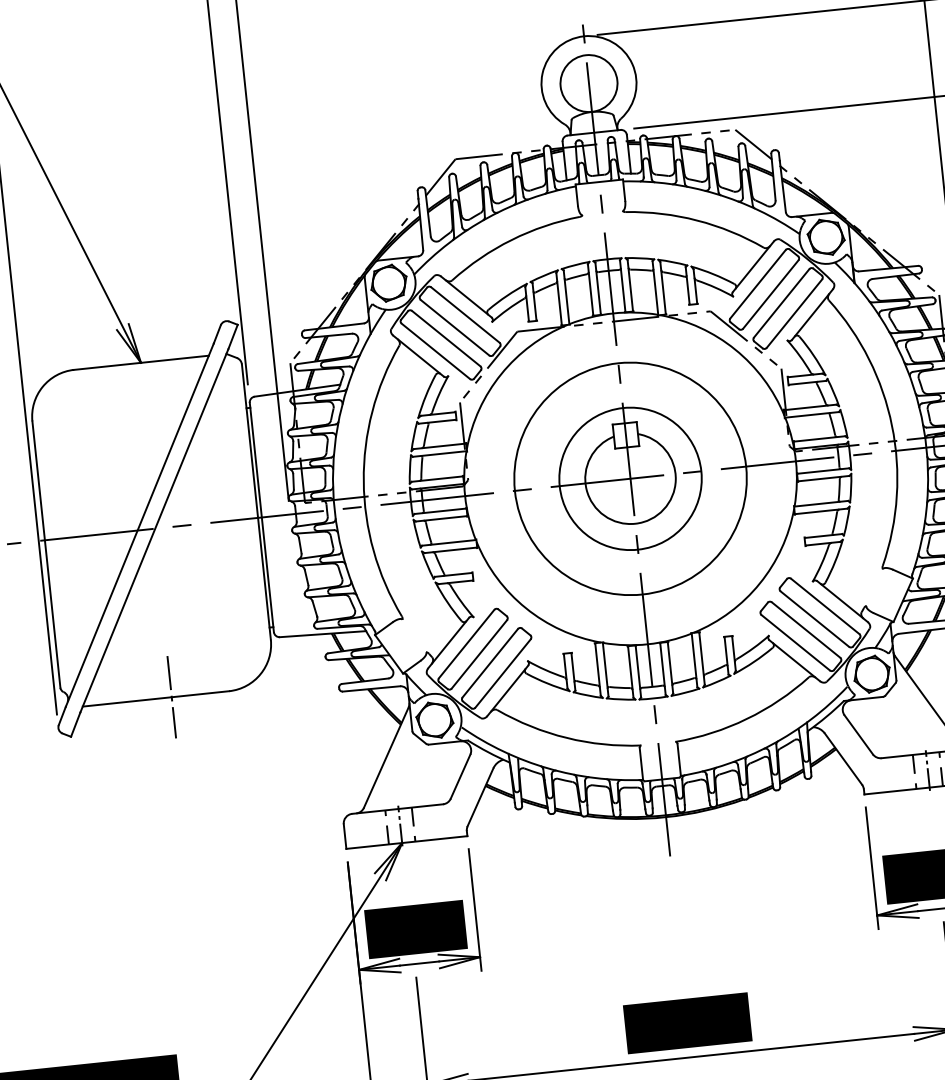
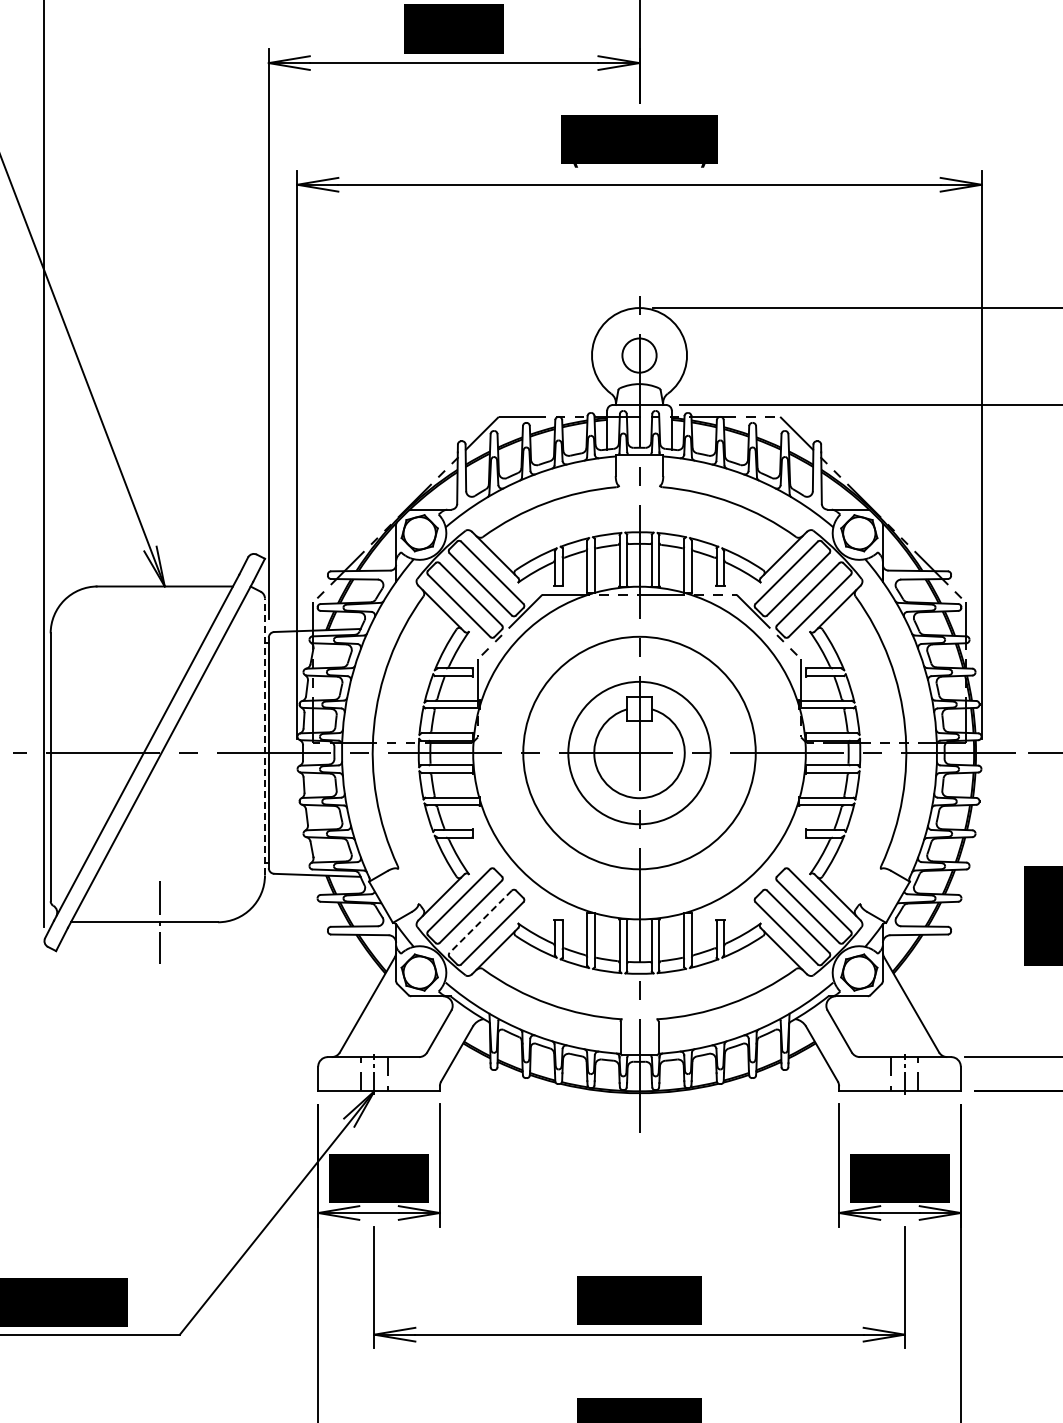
circle: (588, 83) -> (639, 355), size x0.6
line: (255, 501) -> (264, 736), solid -> dashed
line: (490, 663) -> (480, 921), solid -> dashed

